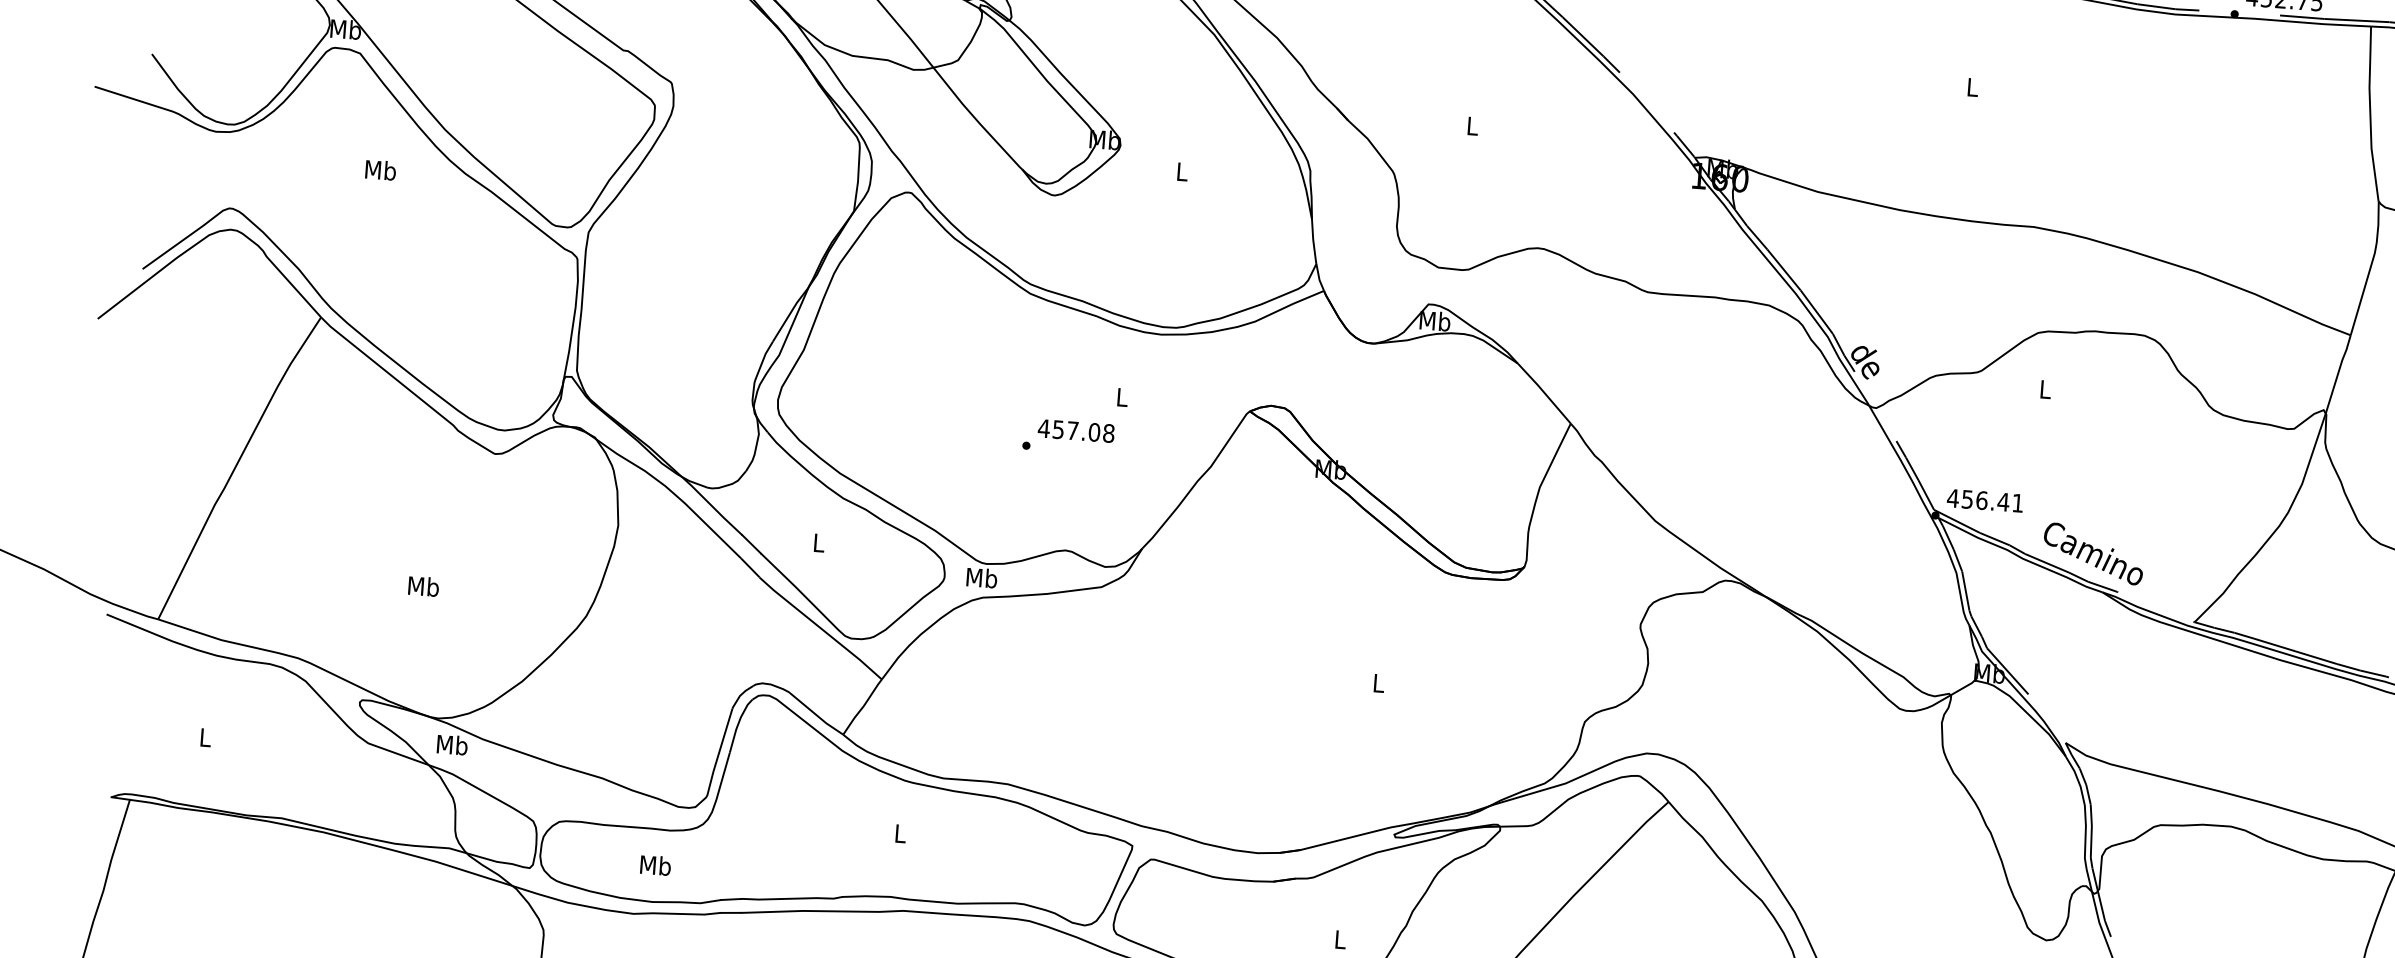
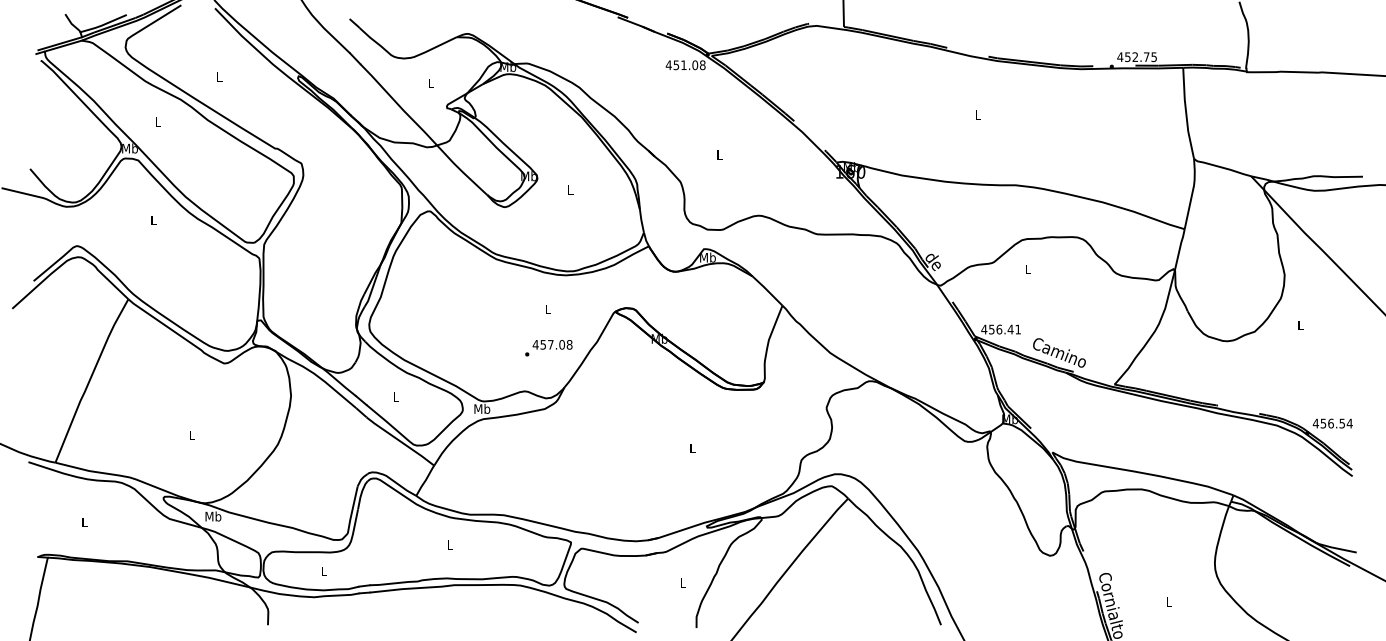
text: (380, 170) -> (153, 220), Mb -> L
text: (1067, 437) -> (548, 348), moved
text: (424, 587) -> (192, 435), Mb -> L
text: (654, 865) -> (323, 571), Mb -> L

